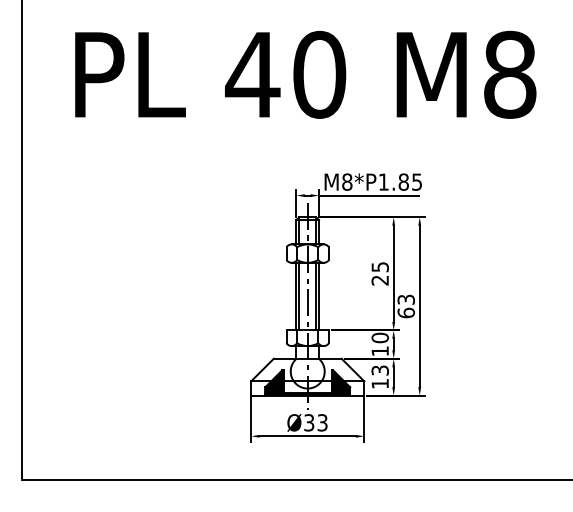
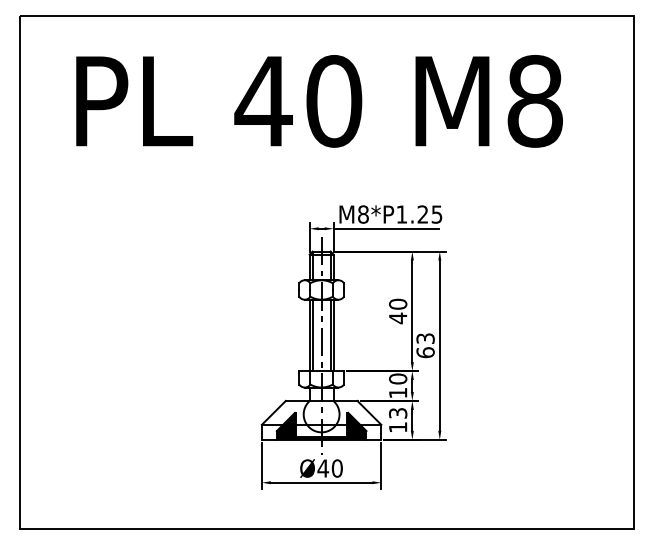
text: (403, 182) -> (422, 214), M8*P1.85 -> M8*P1.25
text: (380, 274) -> (398, 311), 25 -> 40
text: (315, 422) -> (329, 468), Ø33 -> Ø40

